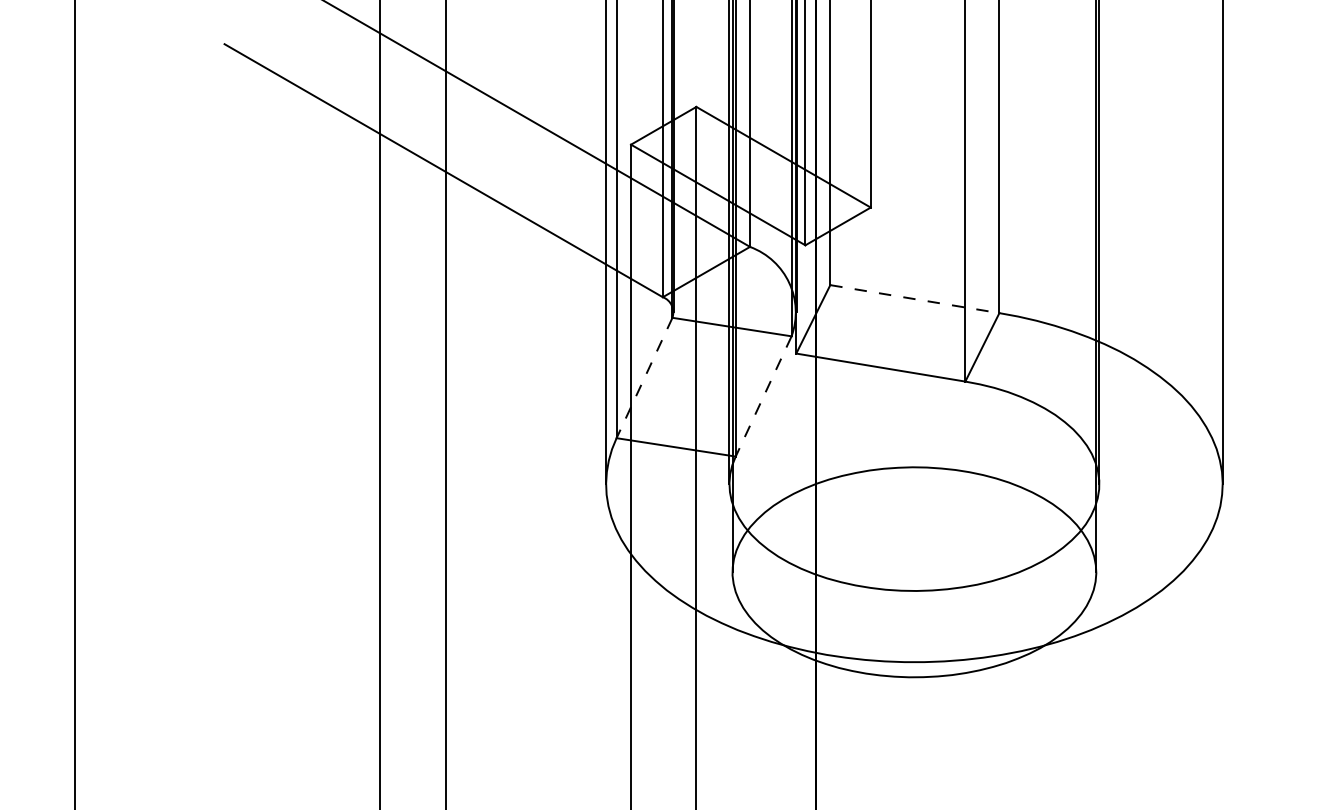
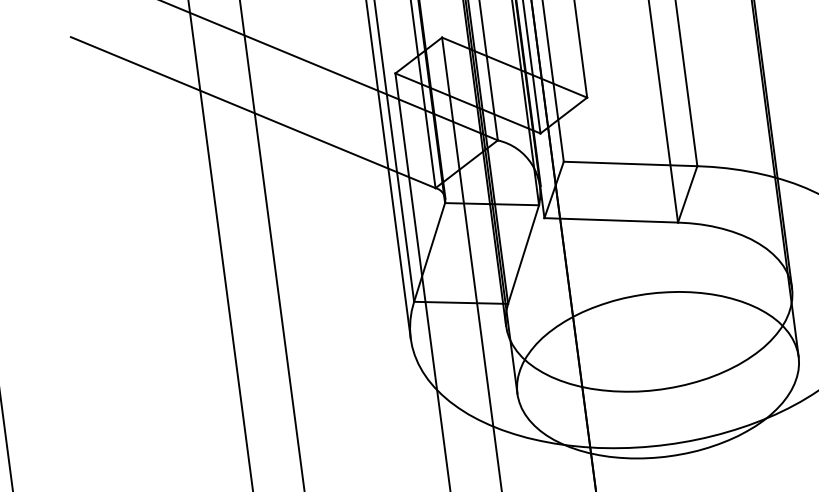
line: (914, 299) -> (630, 164), dashed -> solid
line: (644, 378) -> (429, 252), dashed -> solid
line: (763, 396) -> (523, 254), dashed -> solid

